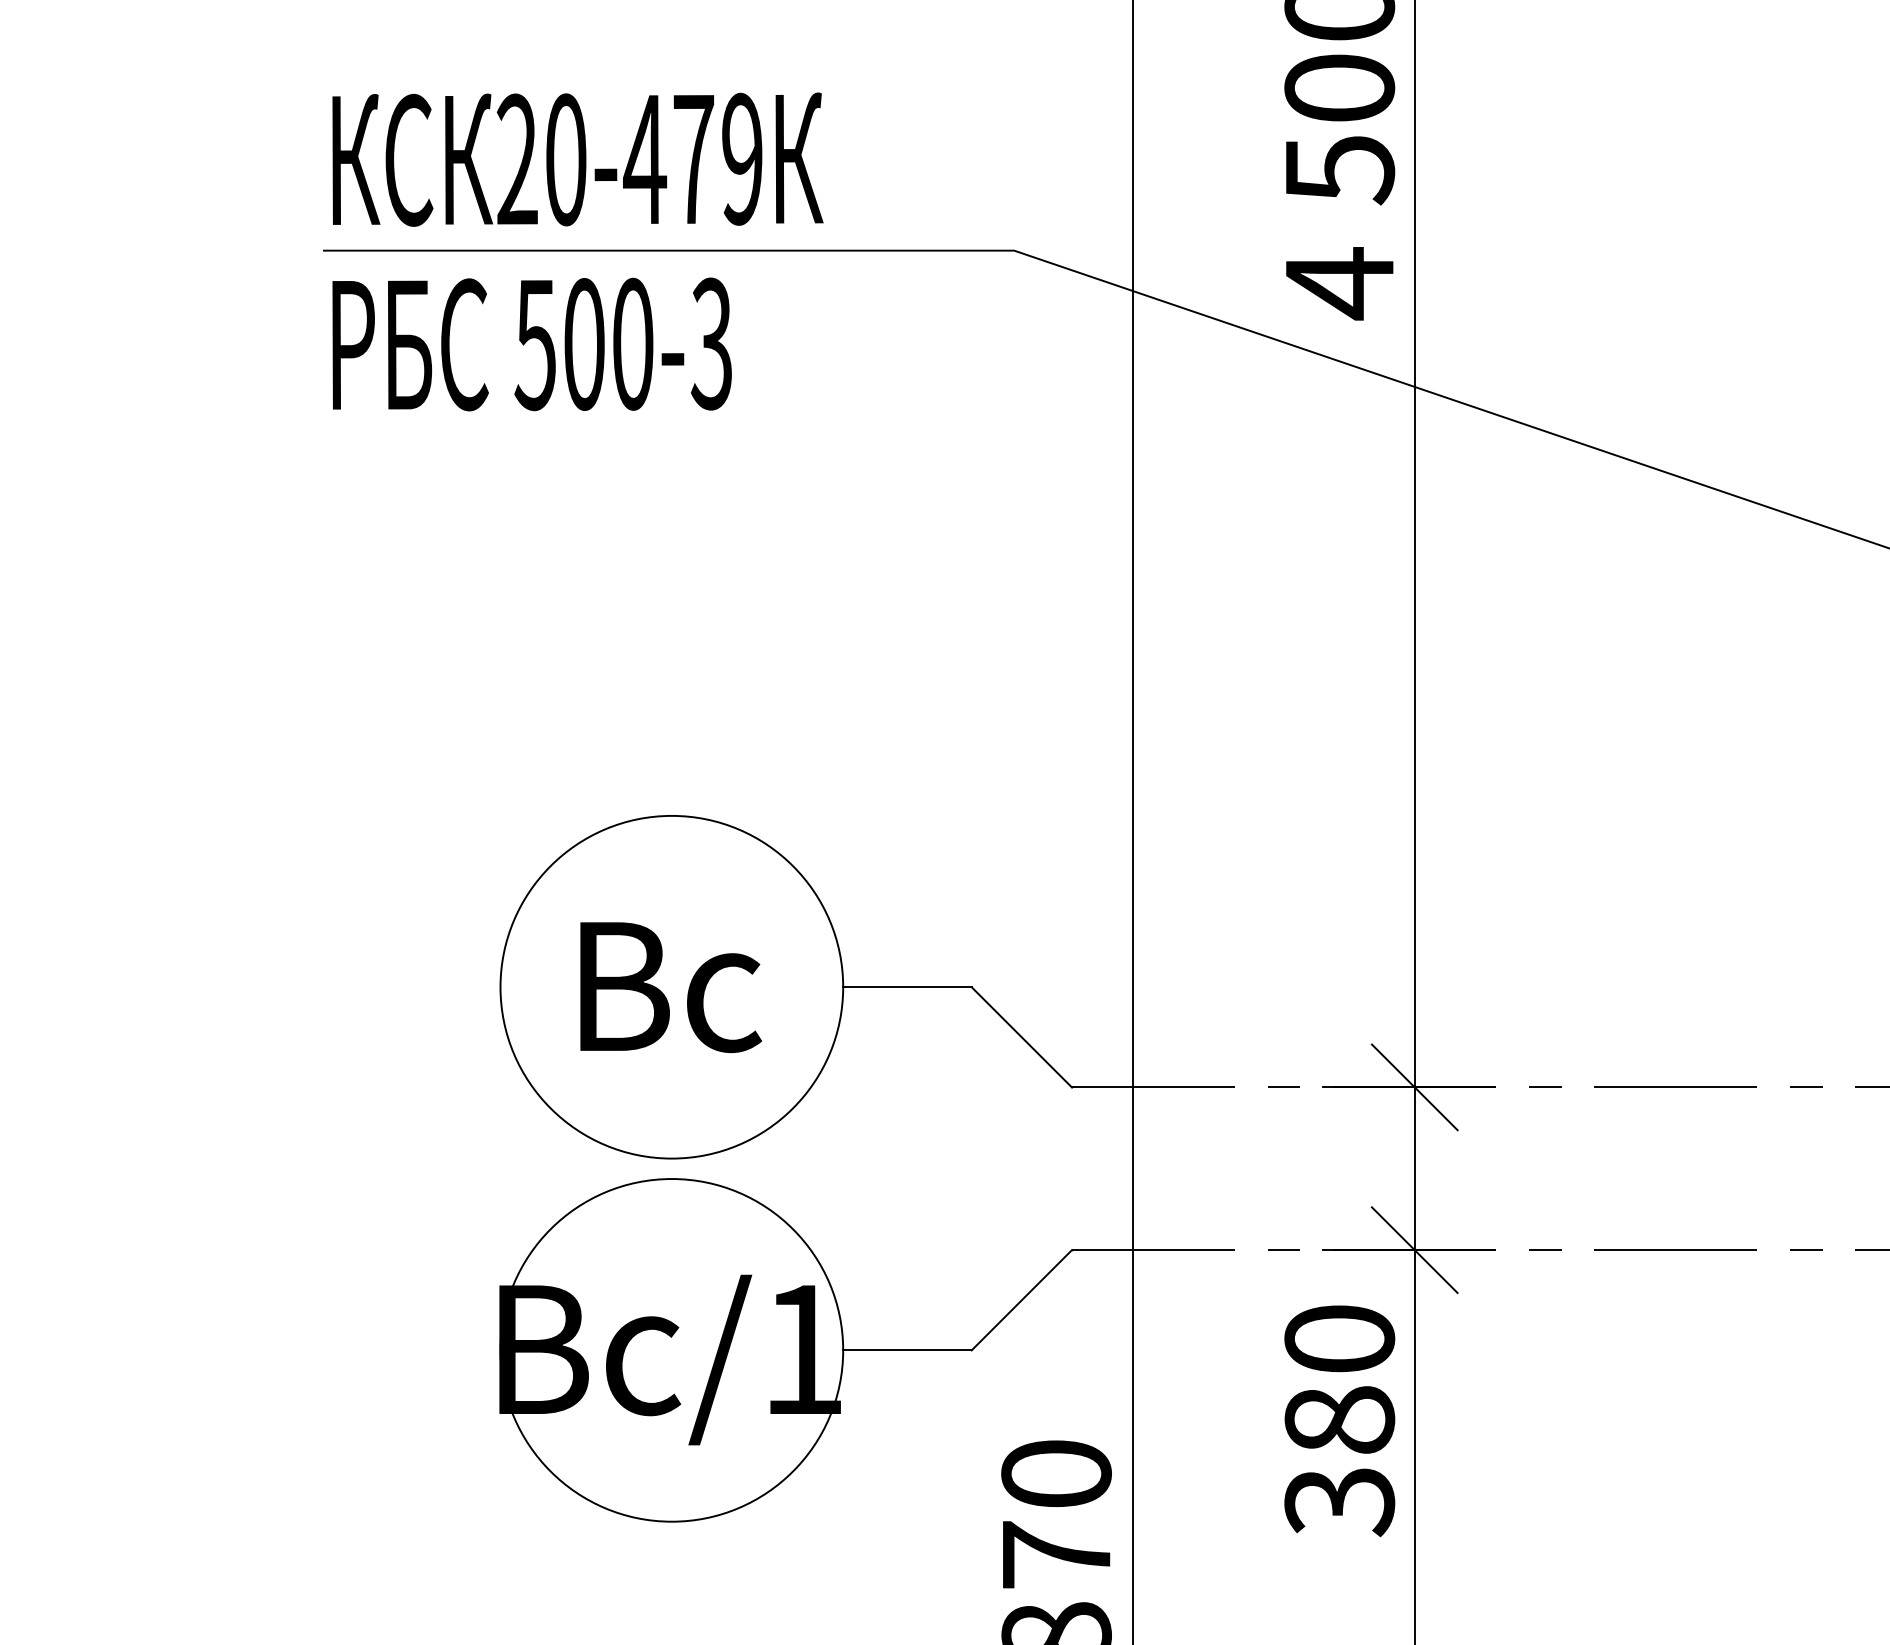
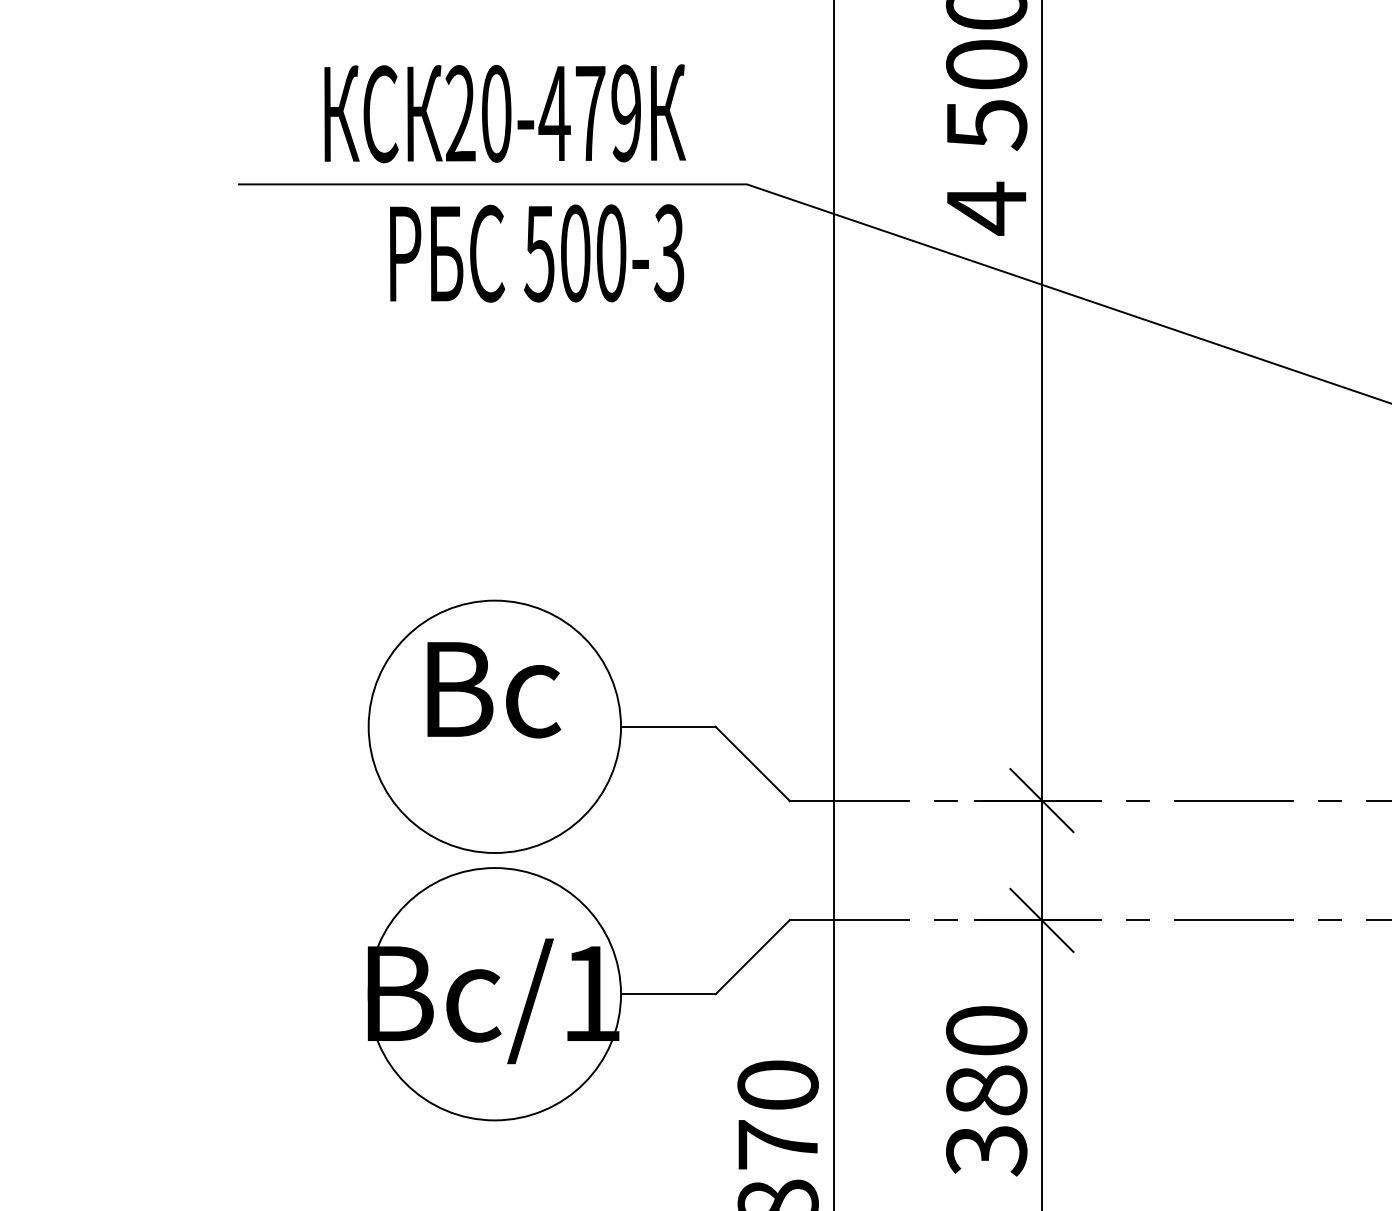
text: (577, 159) -> (504, 113), moved
text: (531, 344) -> (536, 253), moved
text: (671, 987) -> (494, 690), moved
text: (1339, 1421) -> (986, 1091), moved

